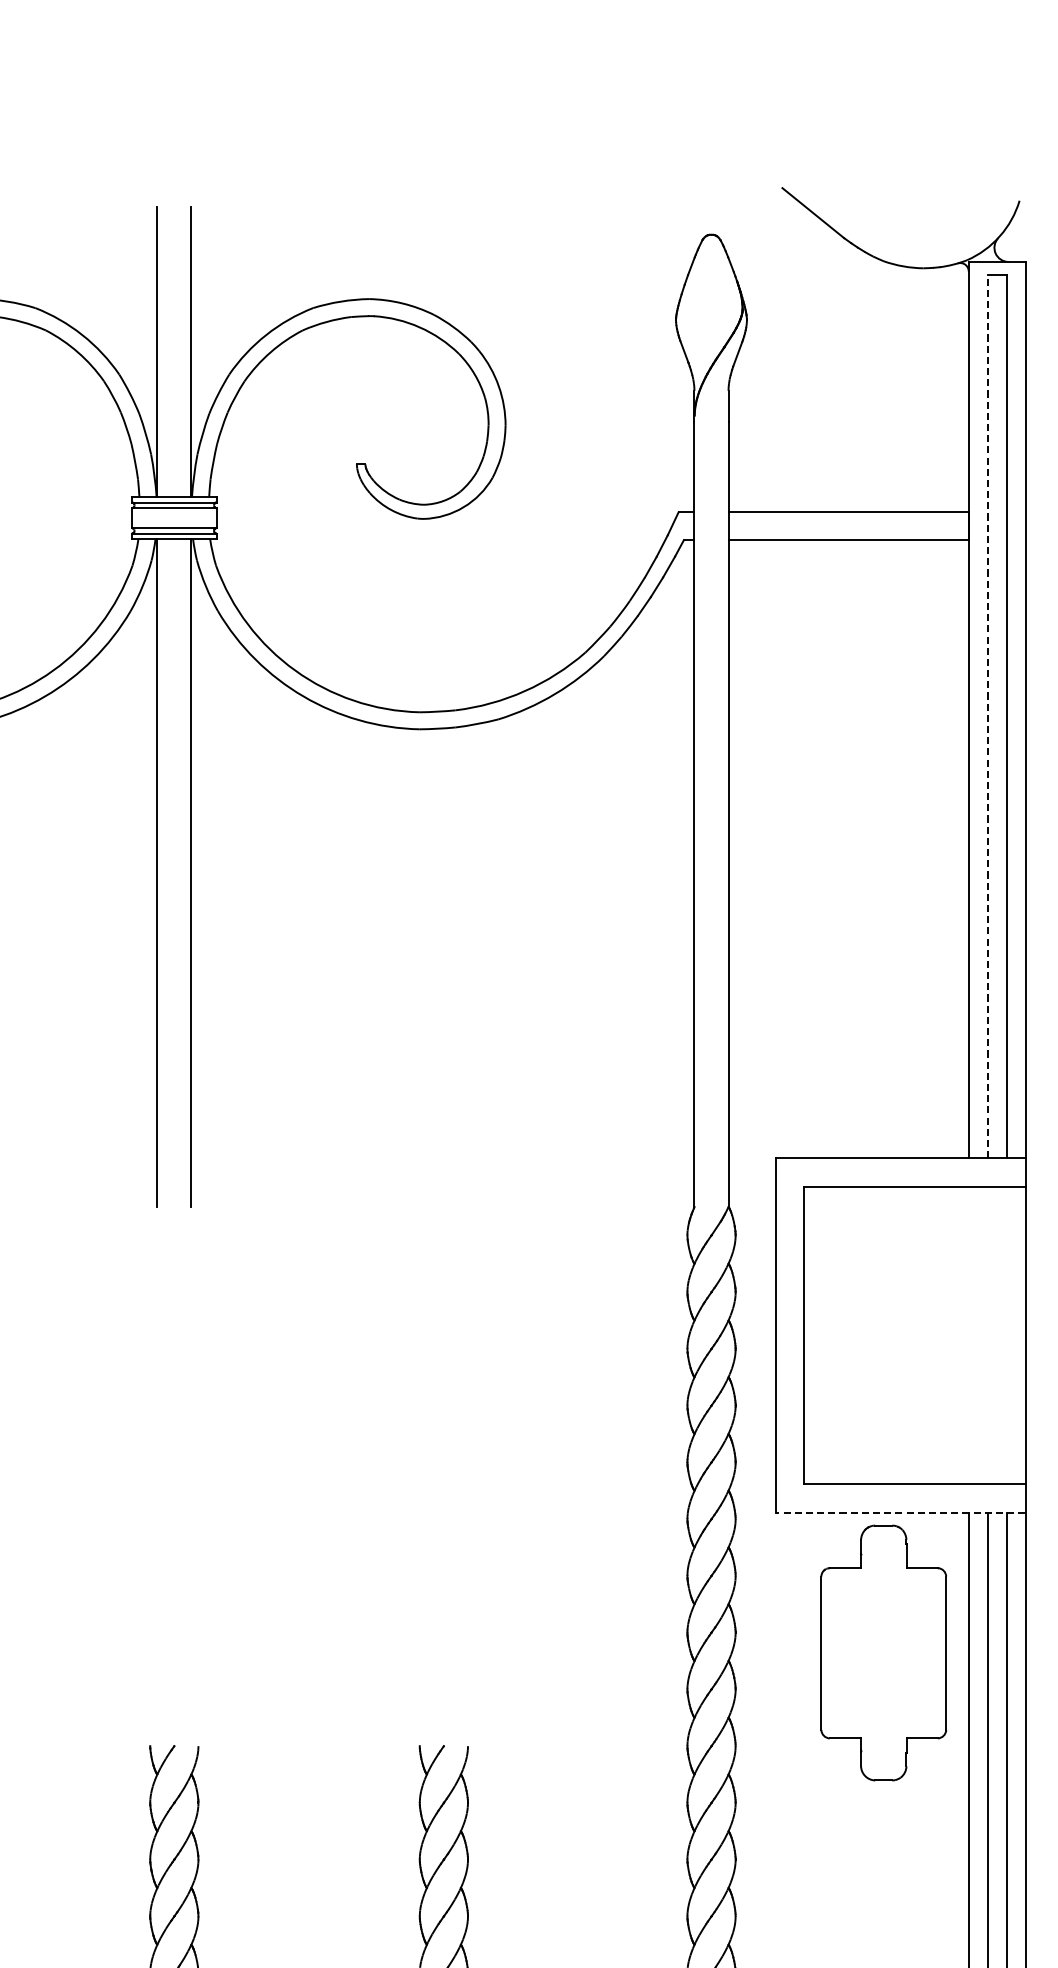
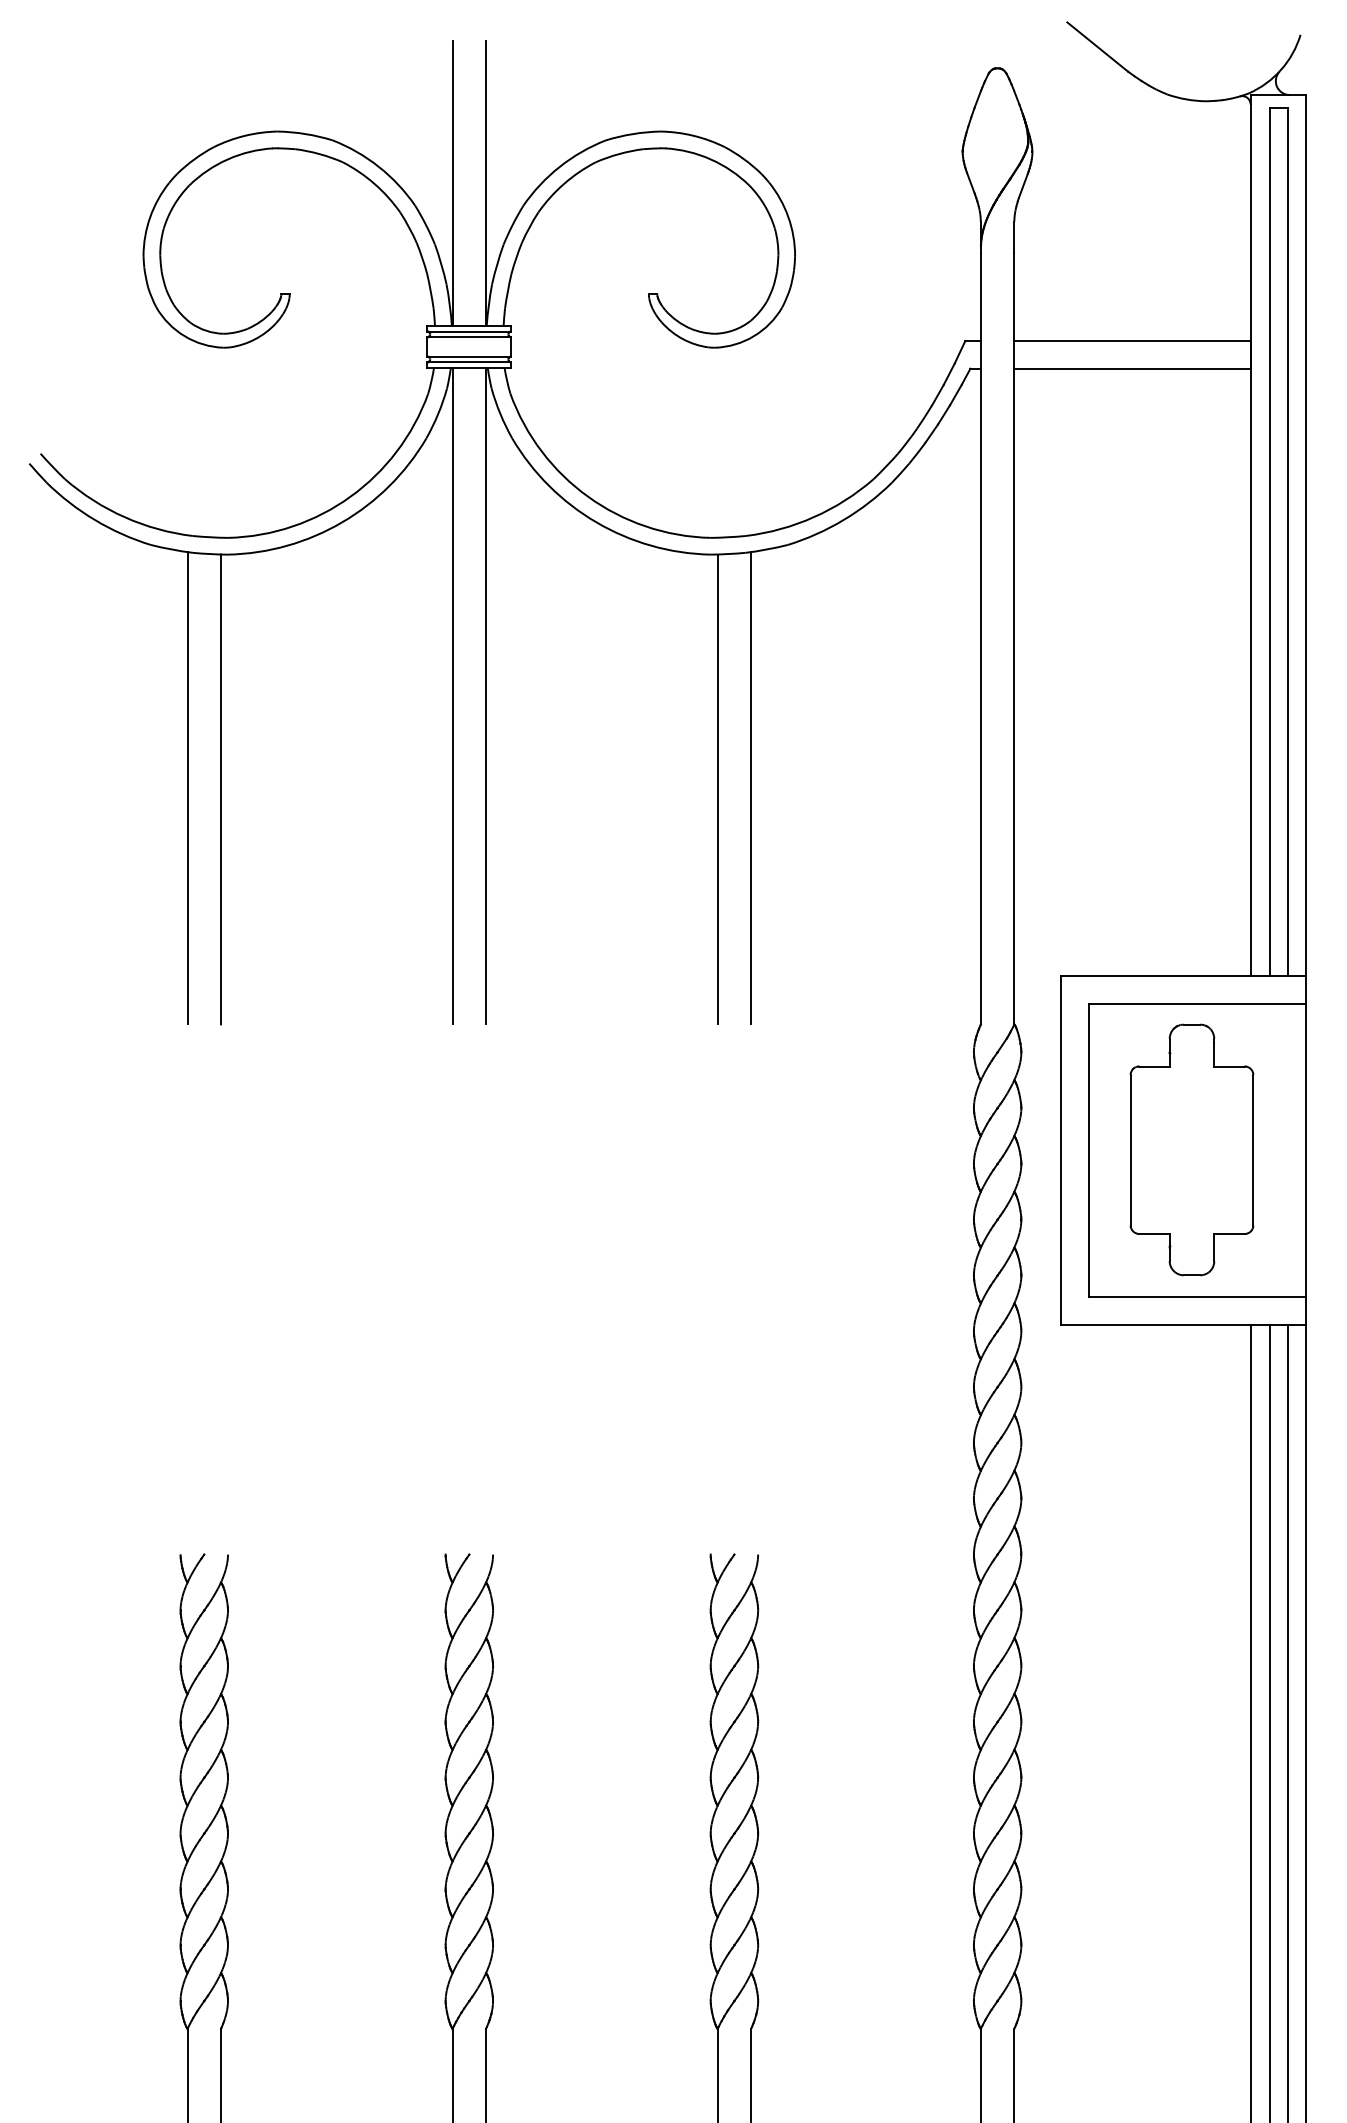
line: (988, 715) -> (1269, 541), dashed -> solid
line: (461, 967) -> (751, 788), added
line: (426, 968) -> (717, 789), added
line: (900, 1513) -> (1183, 1325), dashed -> solid
part: (883, 1652) -> (1191, 1149), moved

